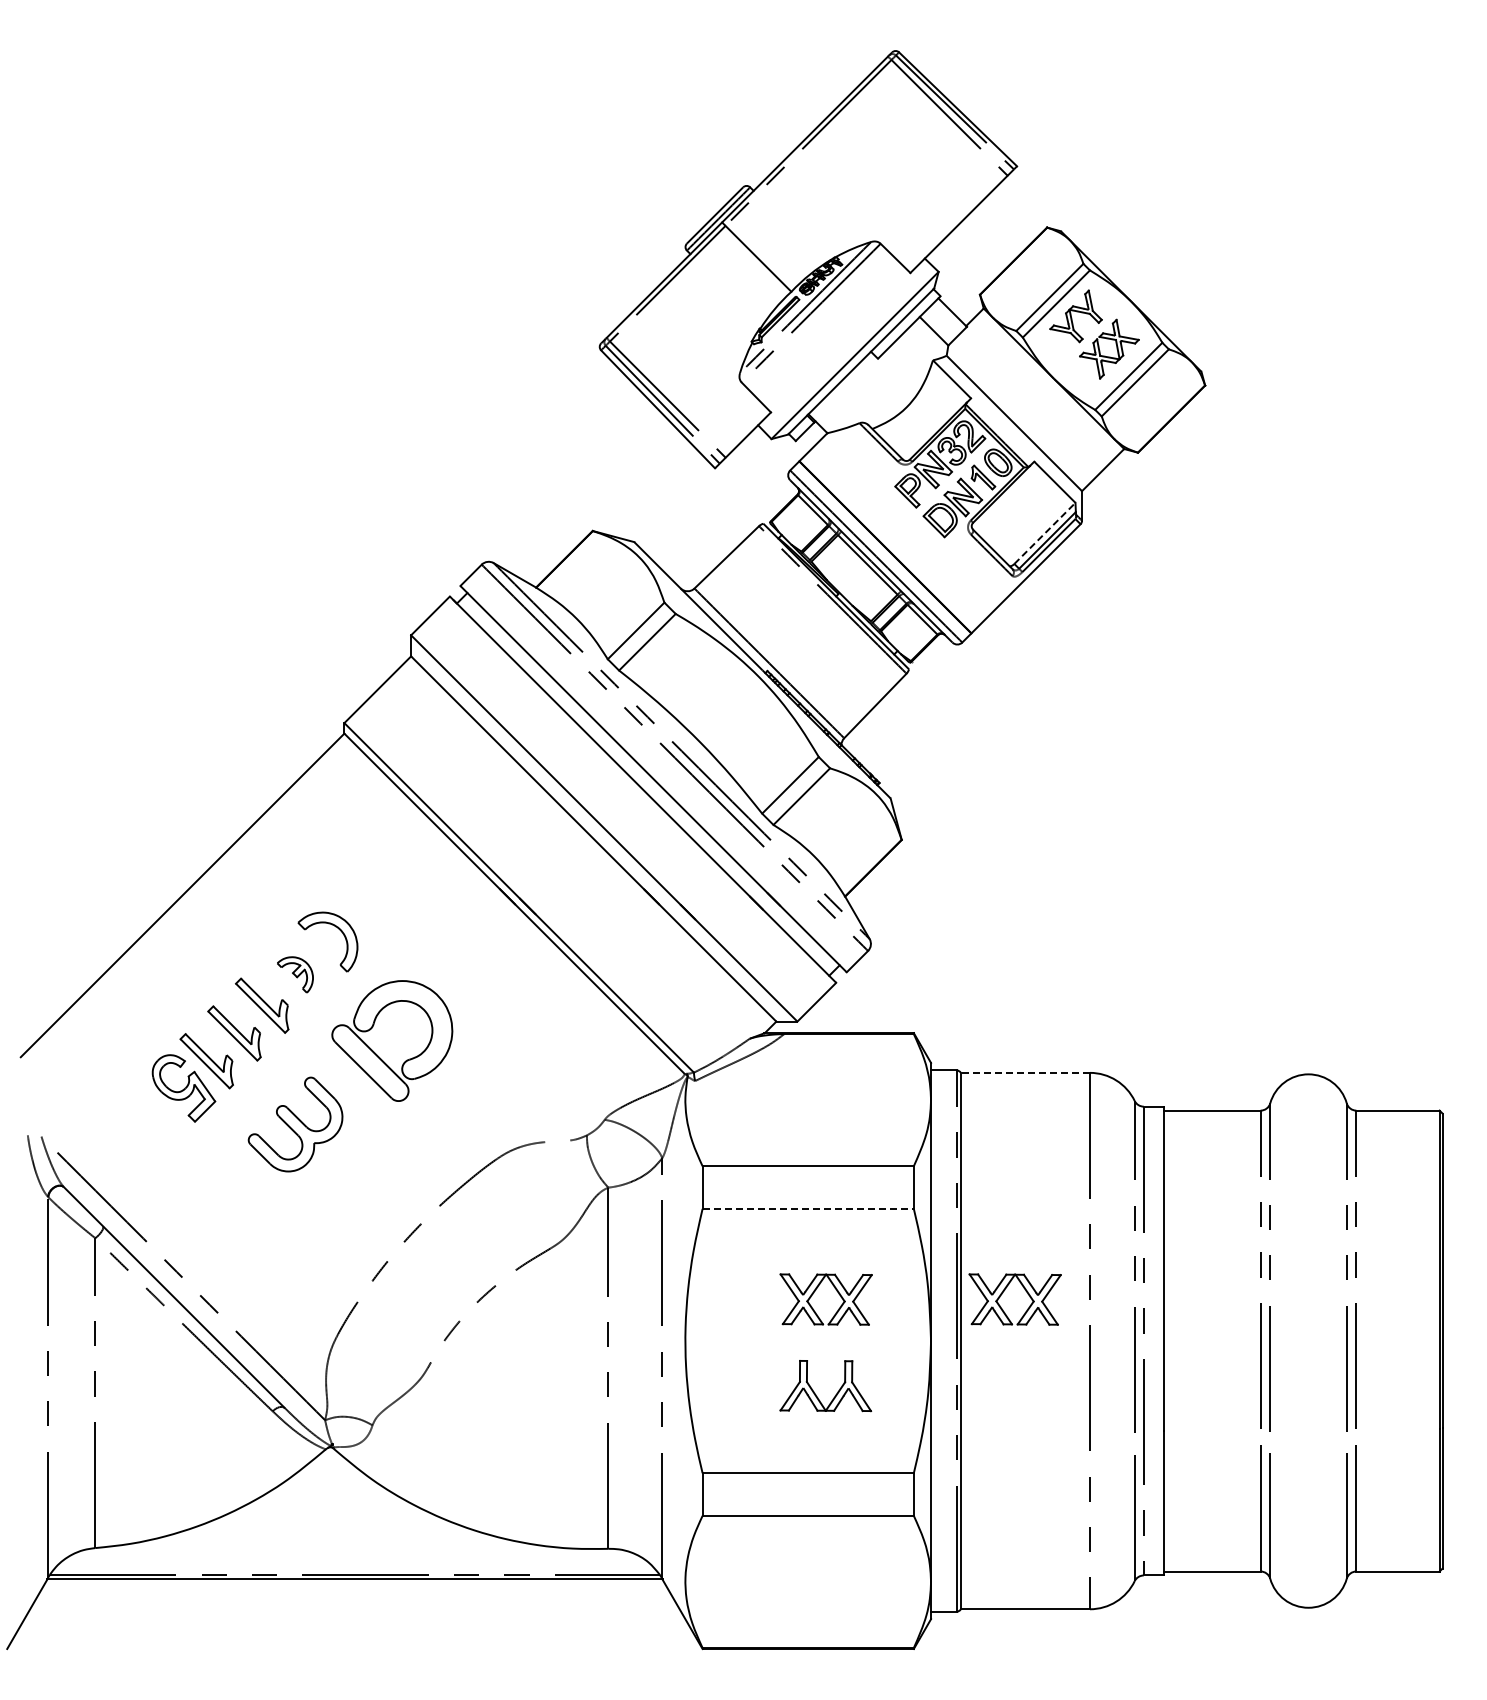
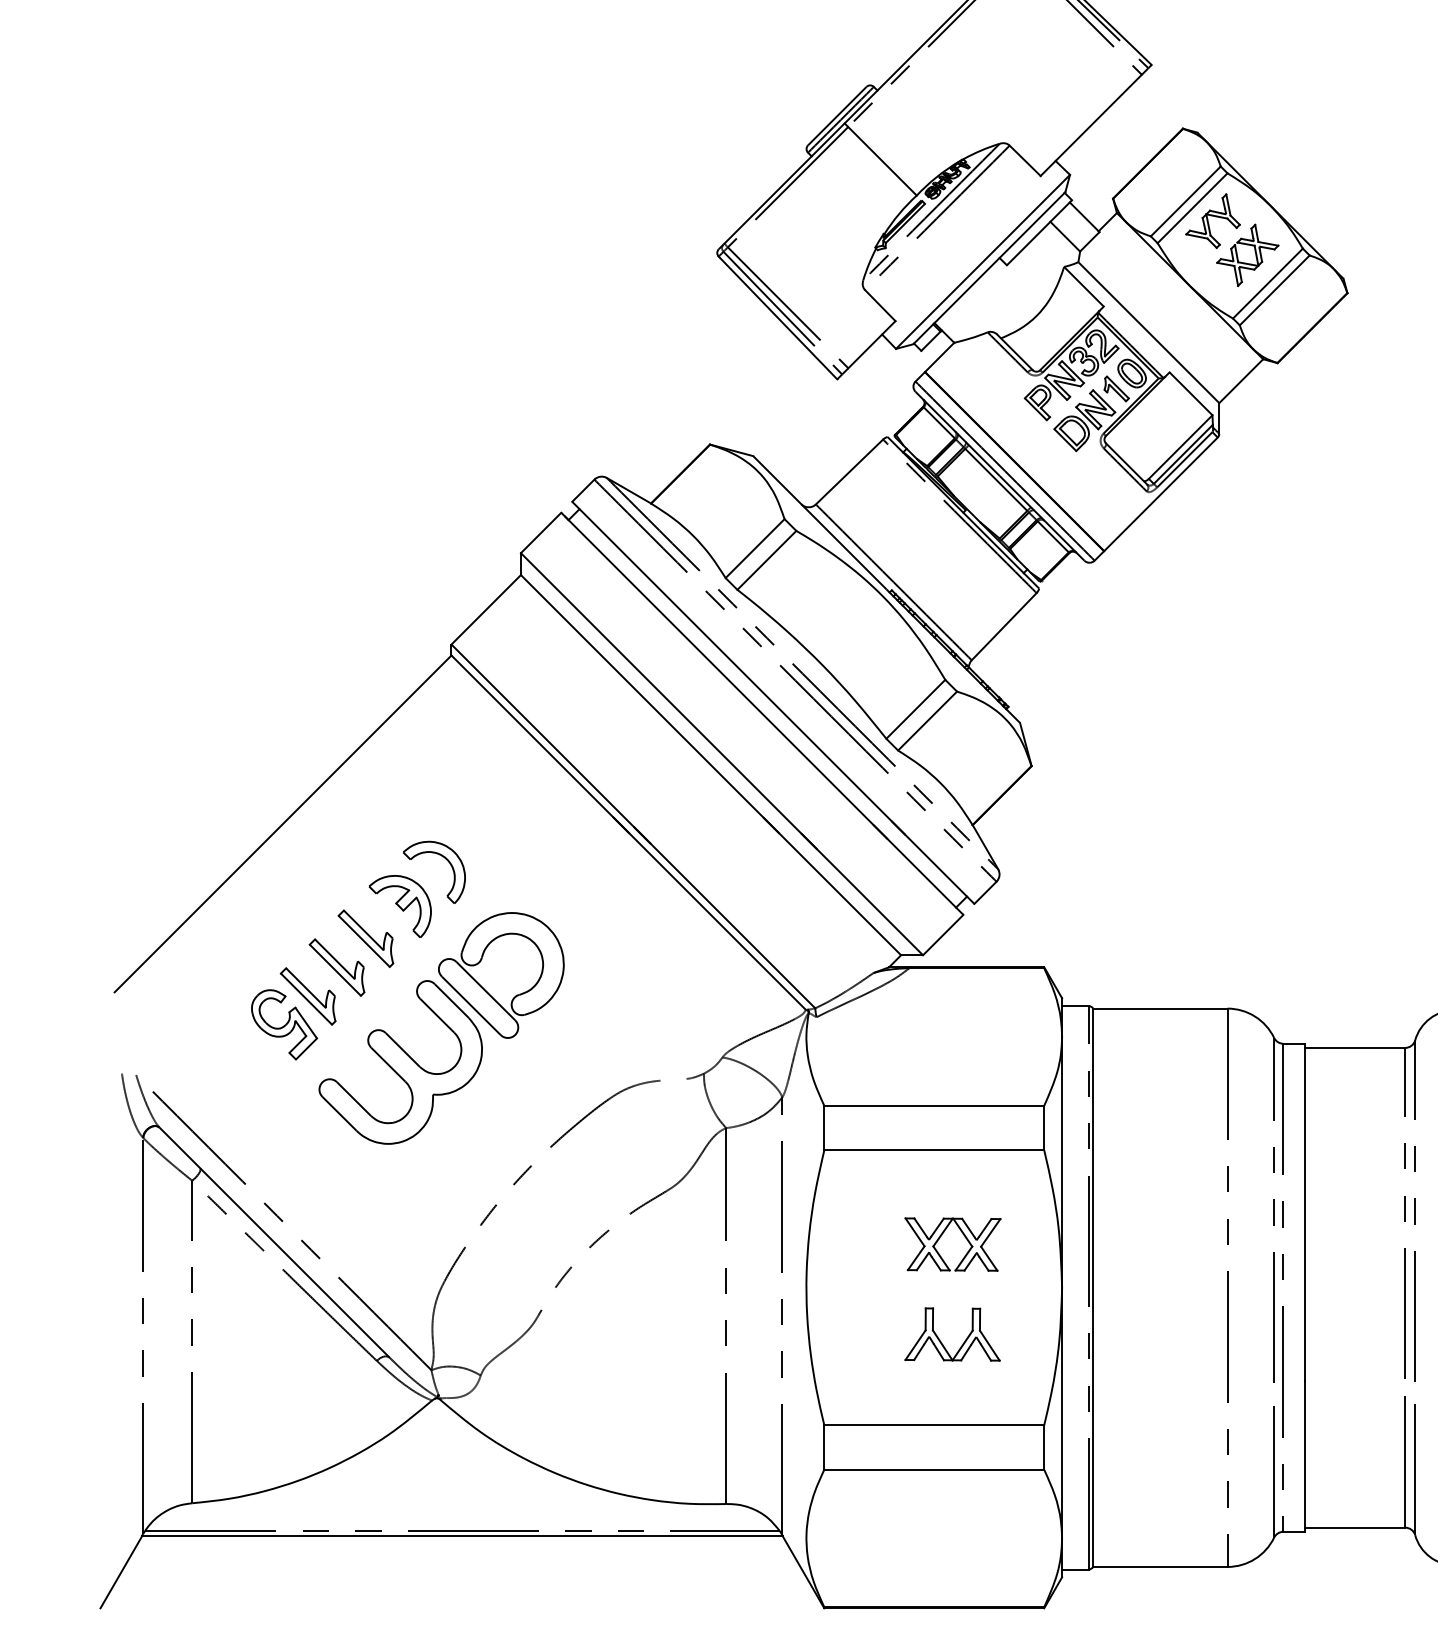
line: (1045, 533) -> (1181, 447), dashed -> solid
part: (295, 974) -> (400, 906), size x1.67
line: (1025, 1072) -> (1160, 1008), dashed -> solid
part: (295, 1124) -> (400, 1062), size x1.67
line: (808, 1208) -> (934, 1149), dashed -> solid
part: (1005, 1290) -> (1139, 1235), removed

